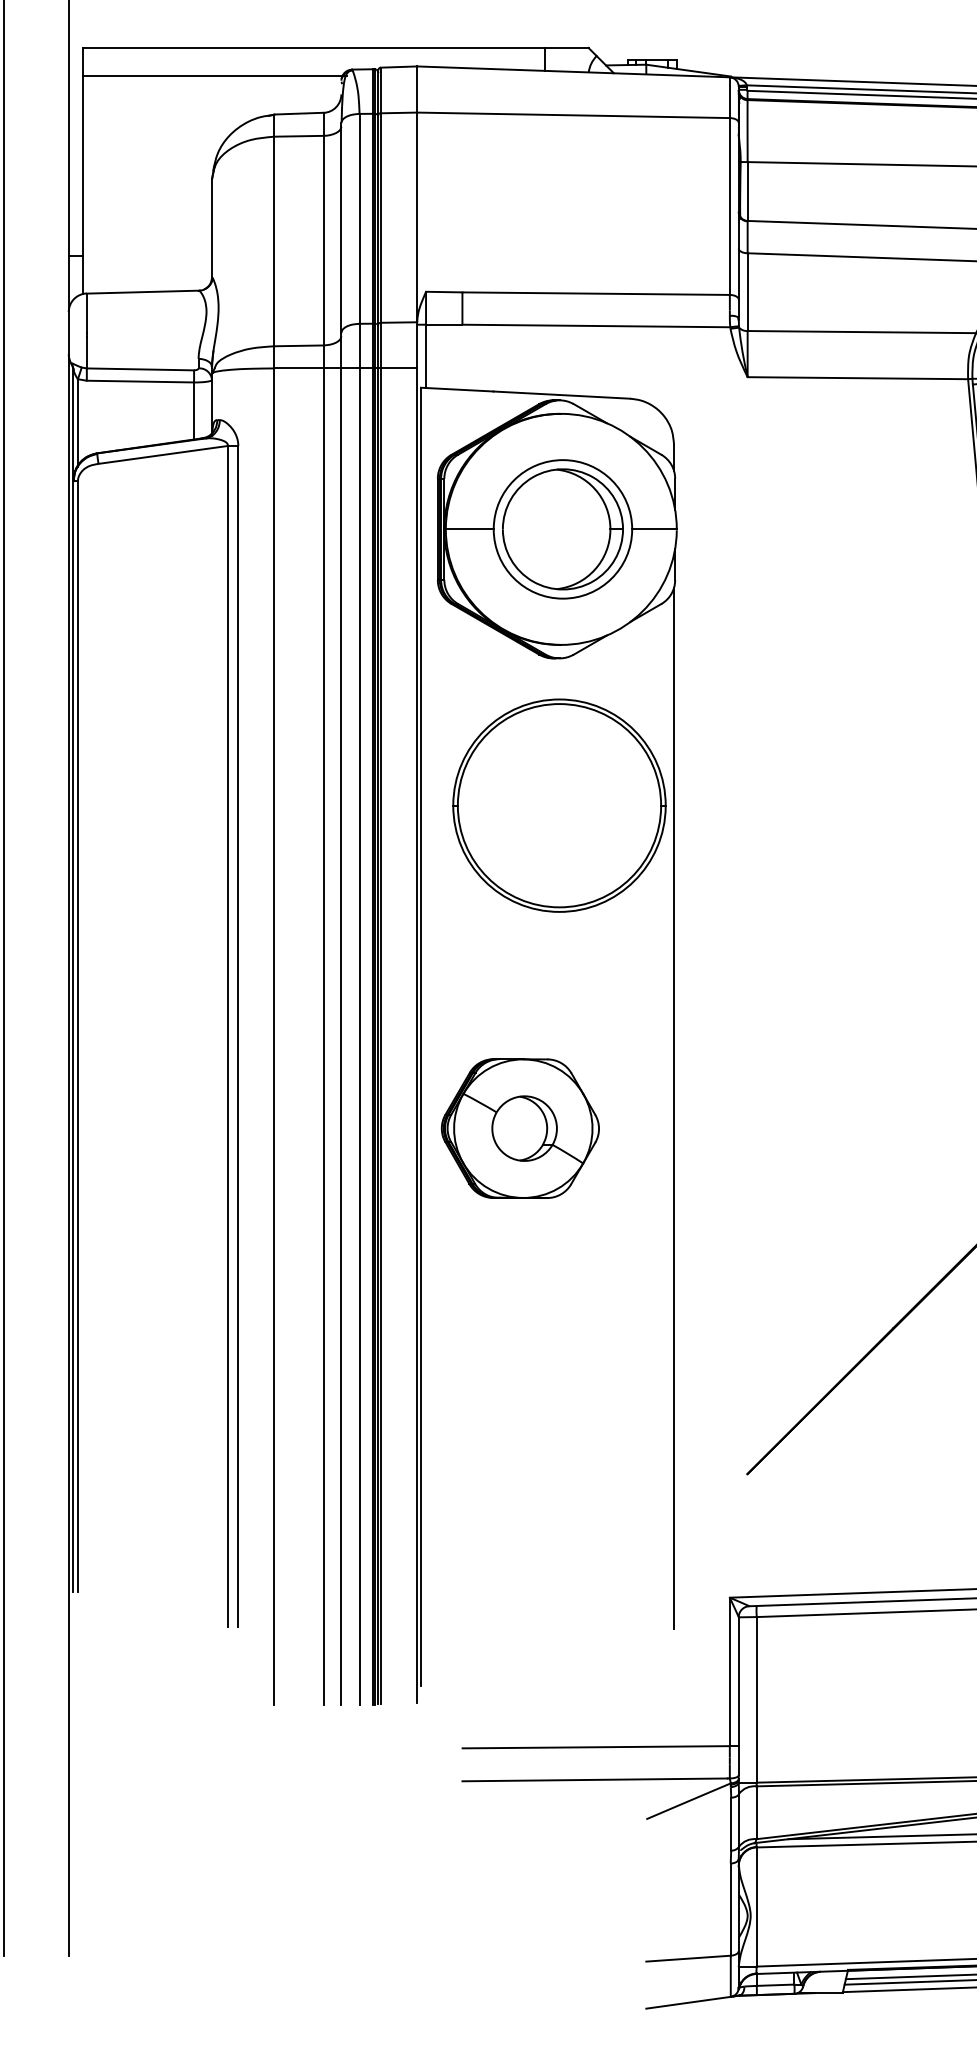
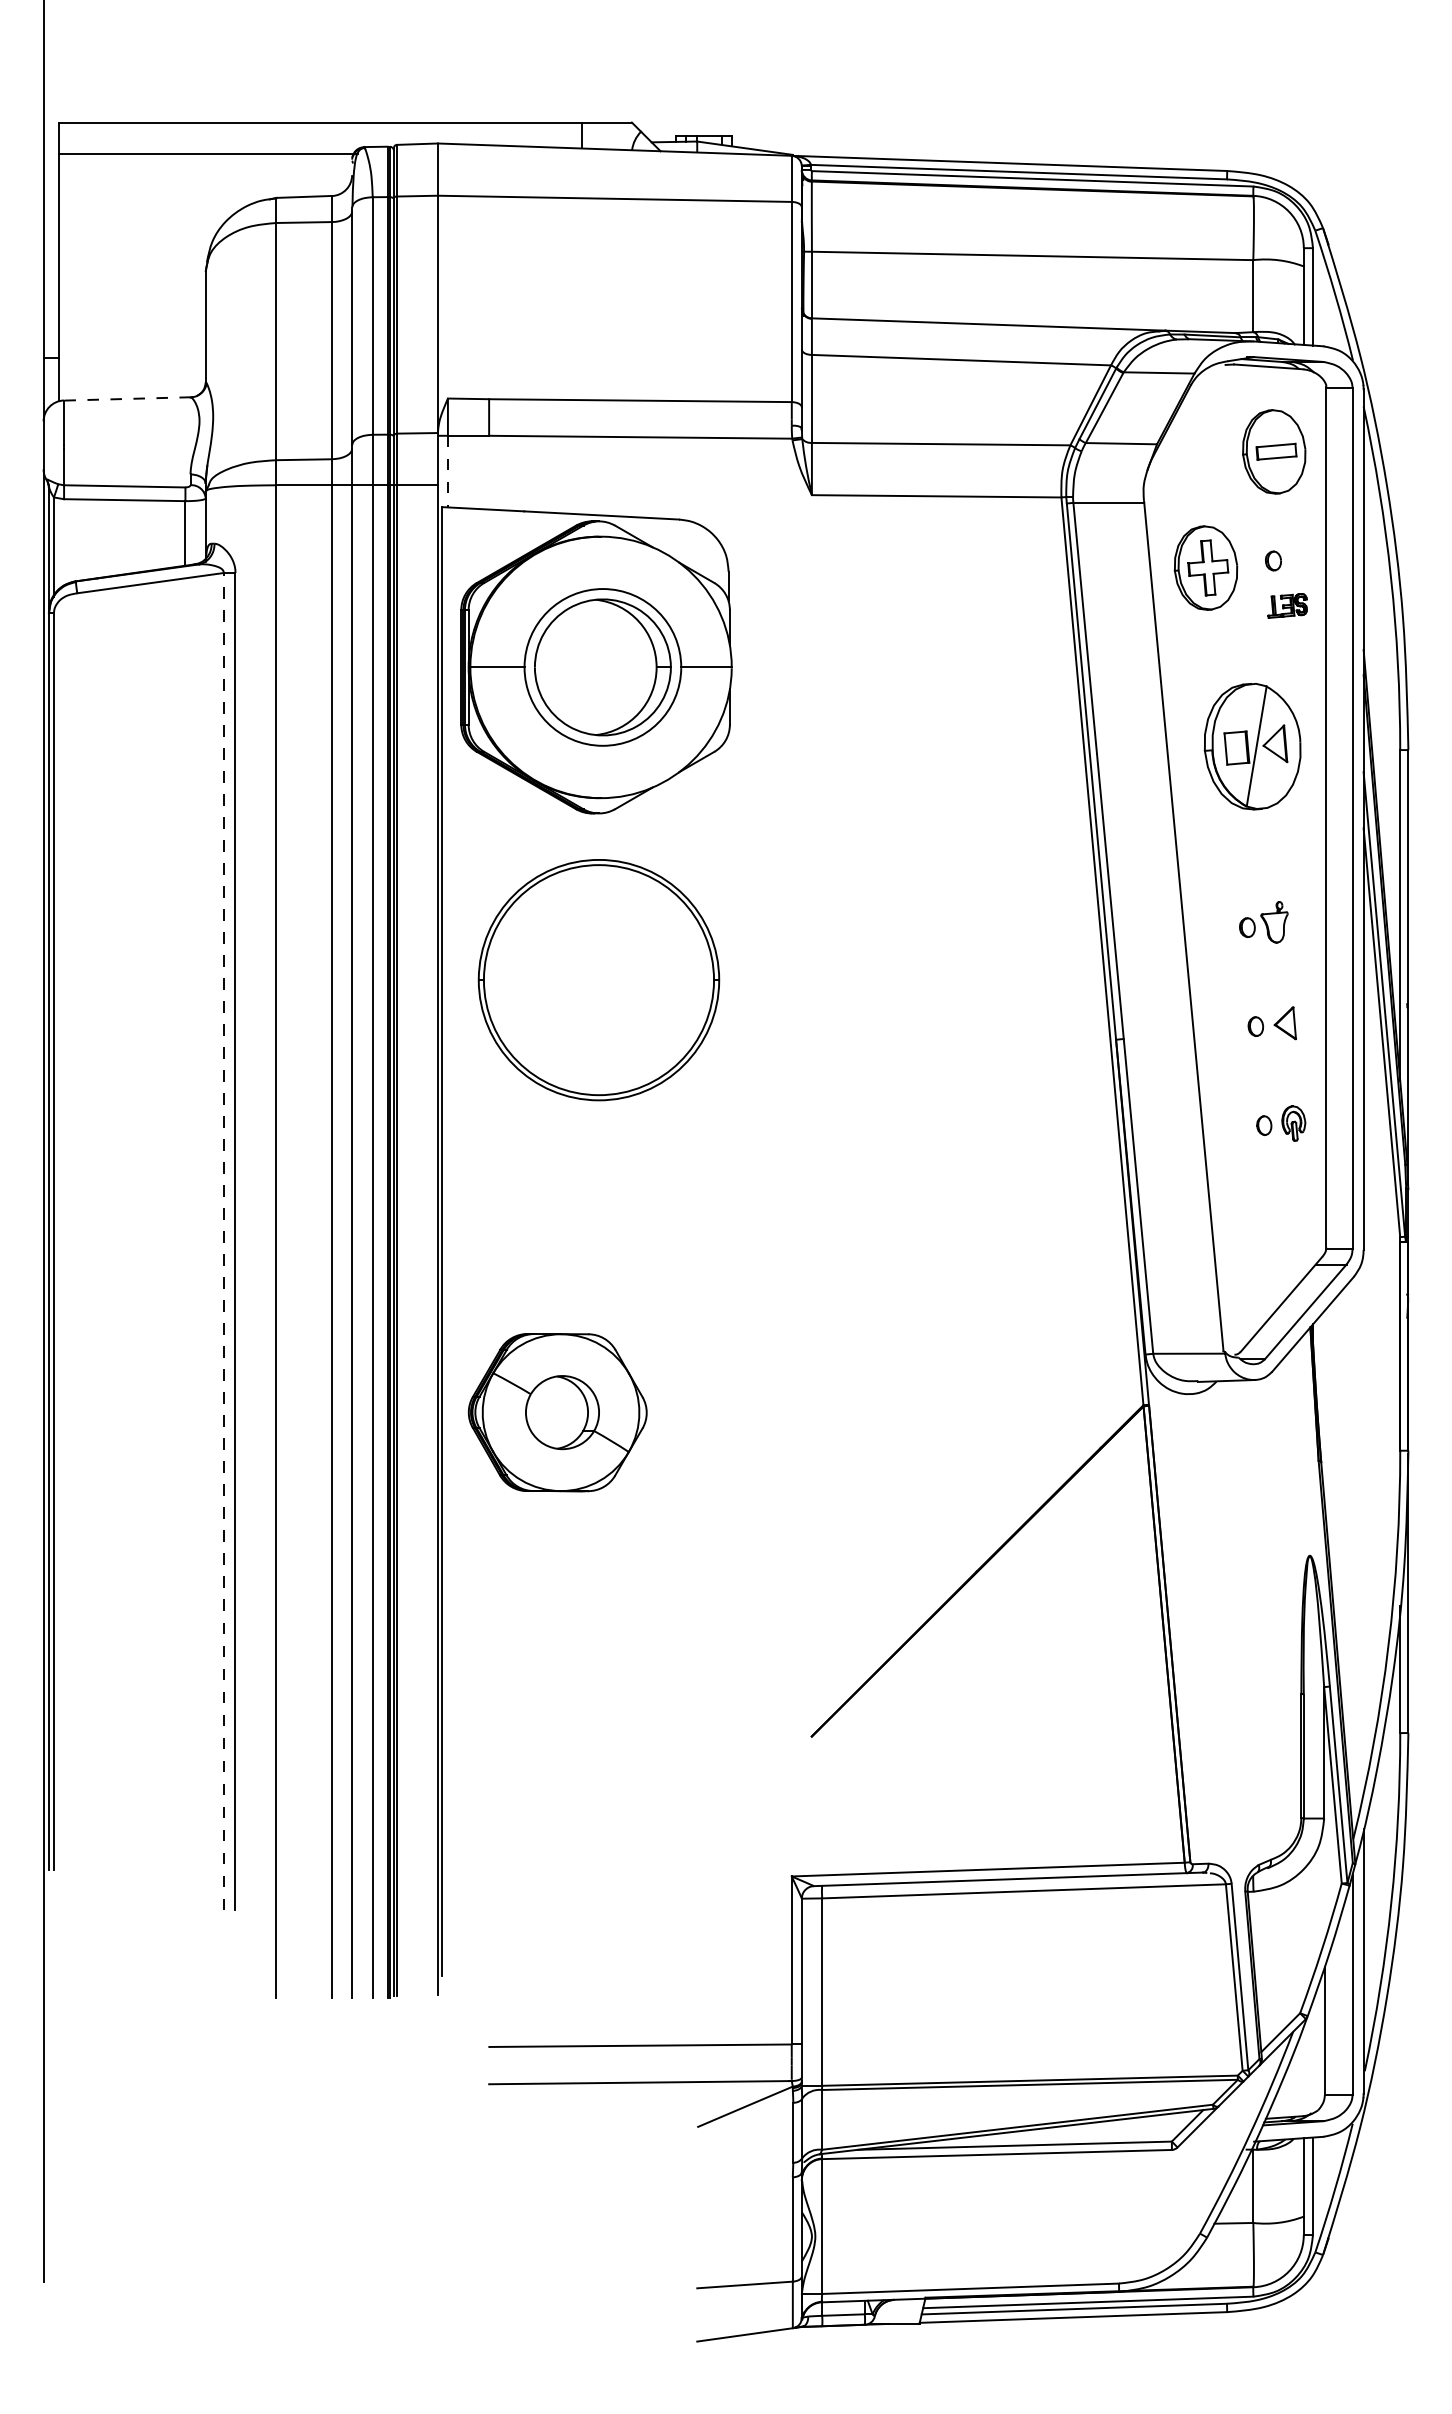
line: (142, 291) -> (127, 398), solid -> dashed
line: (425, 356) -> (447, 471), solid -> dashed
line: (227, 1036) -> (223, 1241), solid -> dashed
line: (673, 1108) -> (728, 1322), removed
part: (520, 1128) -> (557, 1412), moved

